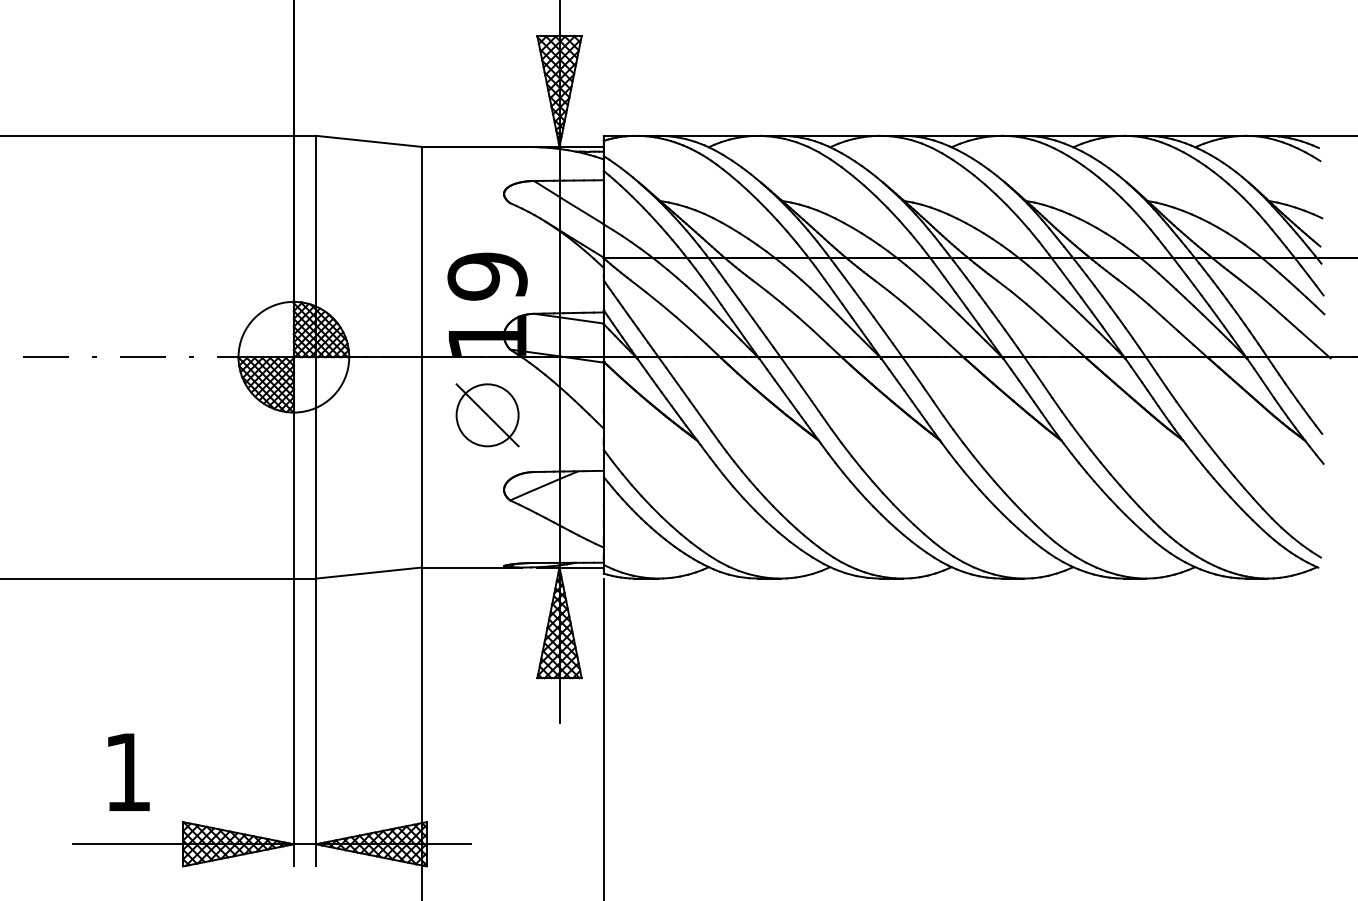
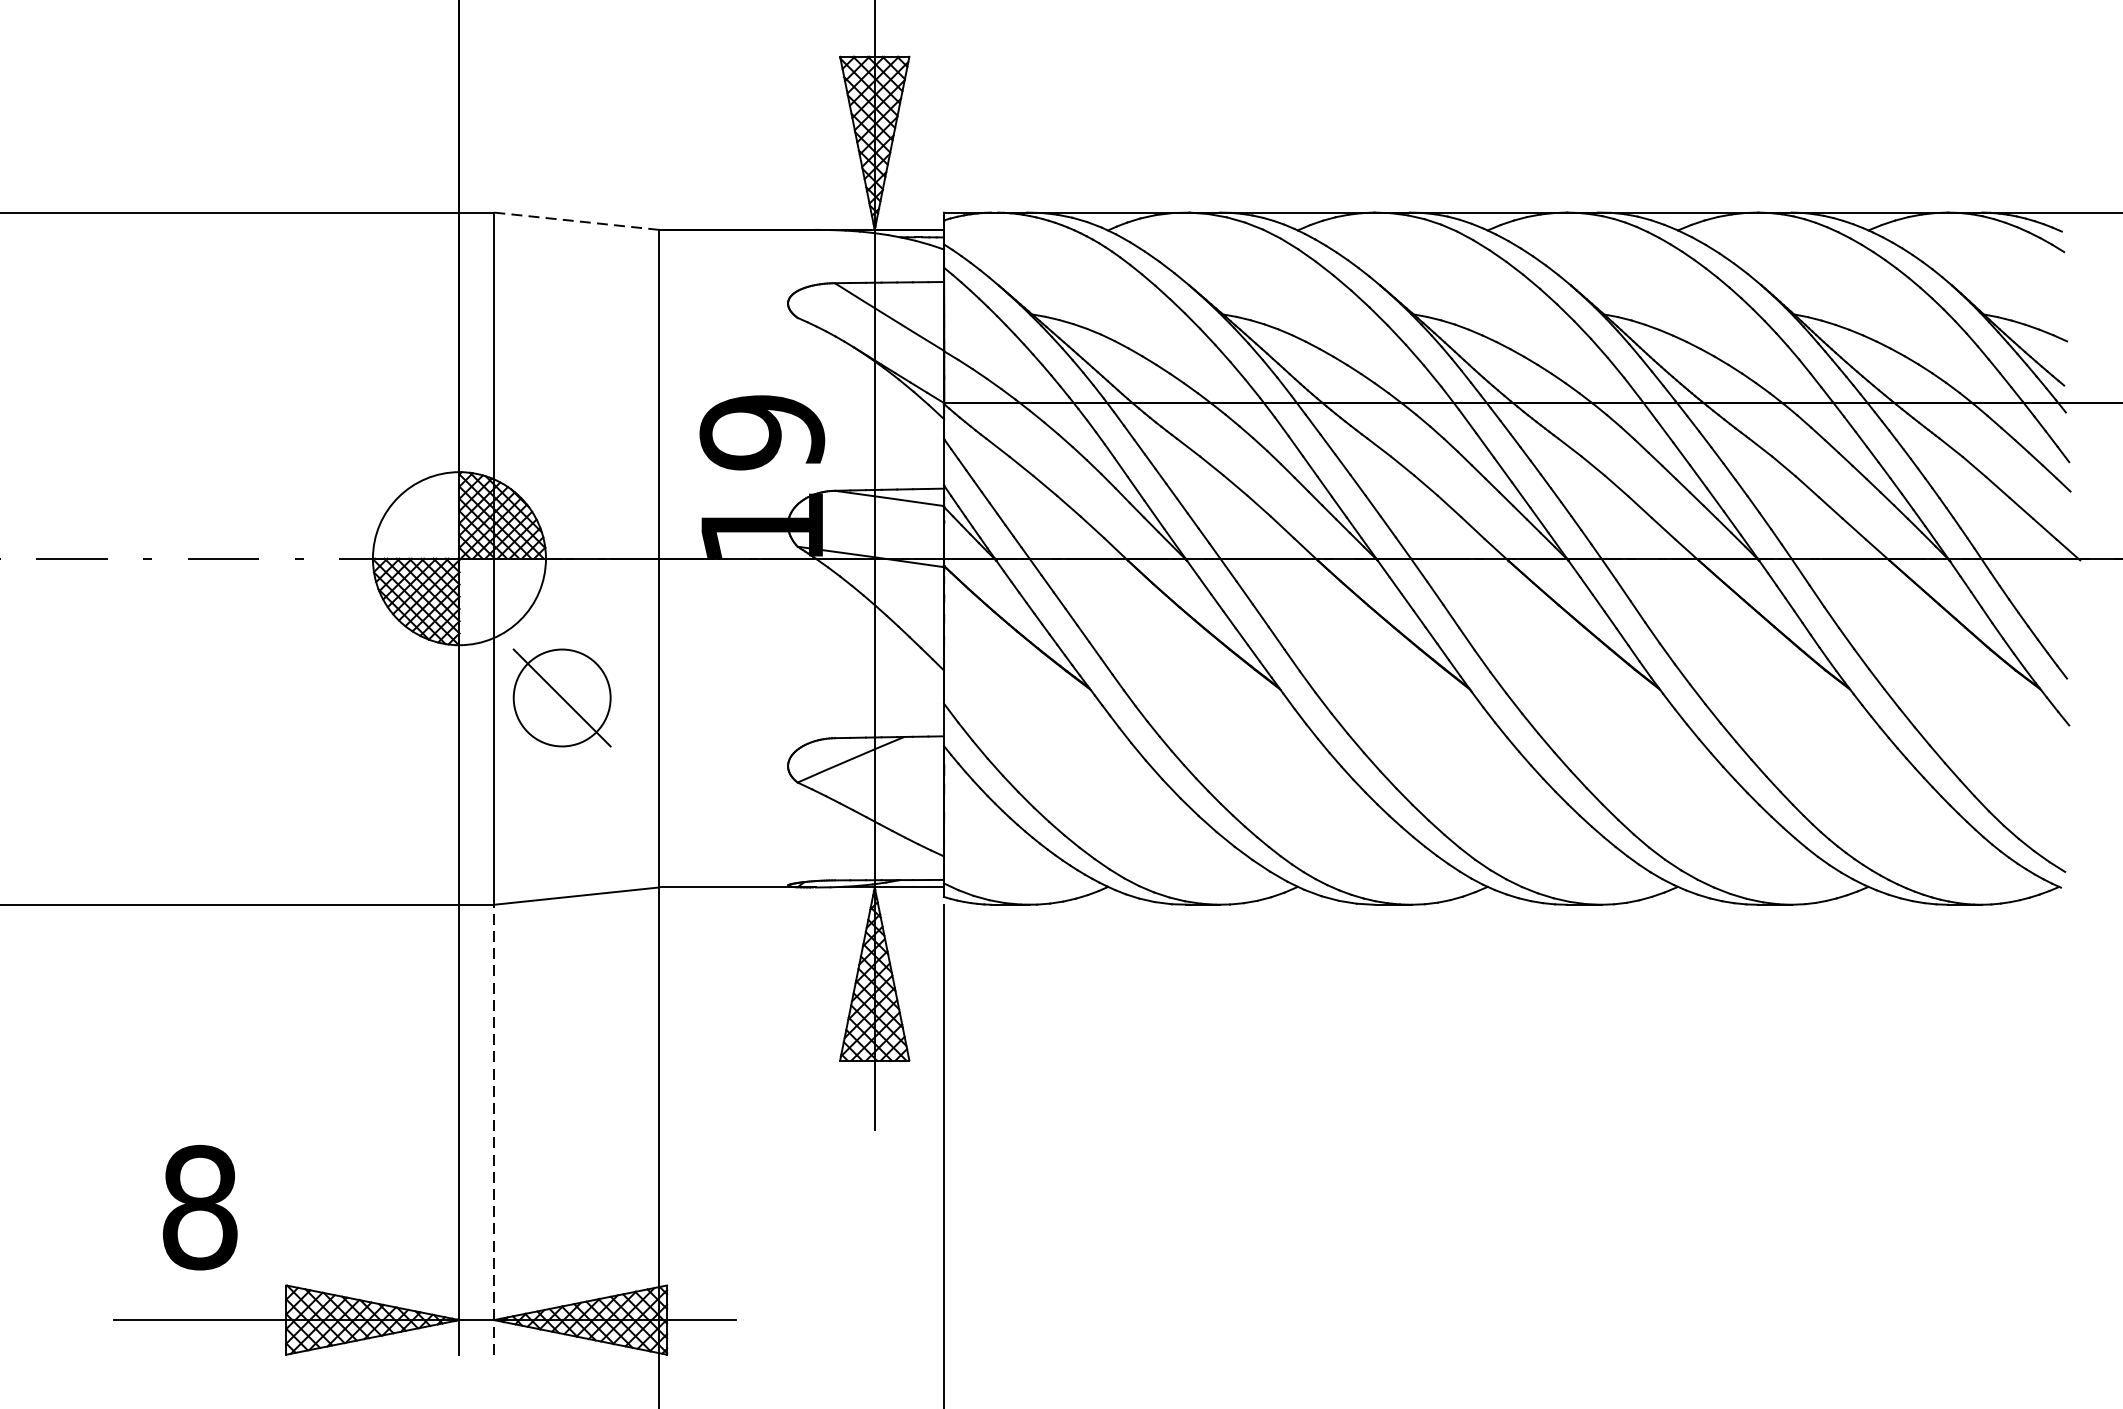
line: (368, 141) -> (576, 221), solid -> dashed
part: (487, 415) -> (562, 698), moved
line: (316, 722) -> (494, 1129), solid -> dashed
text: (127, 772) -> (199, 1207), 1 -> 8

